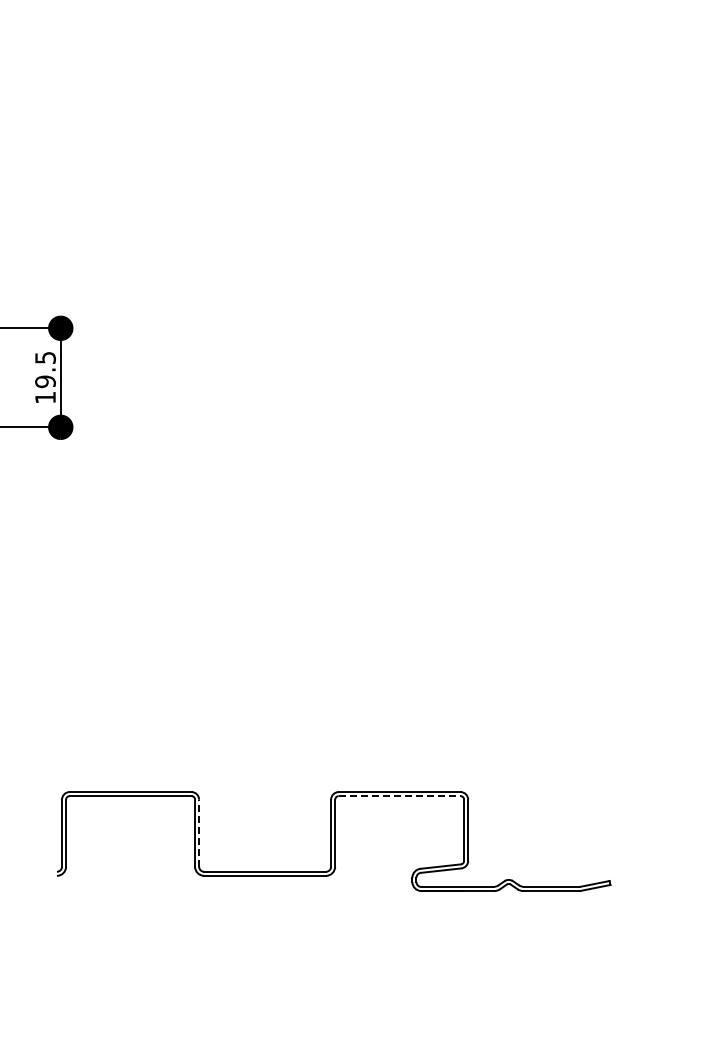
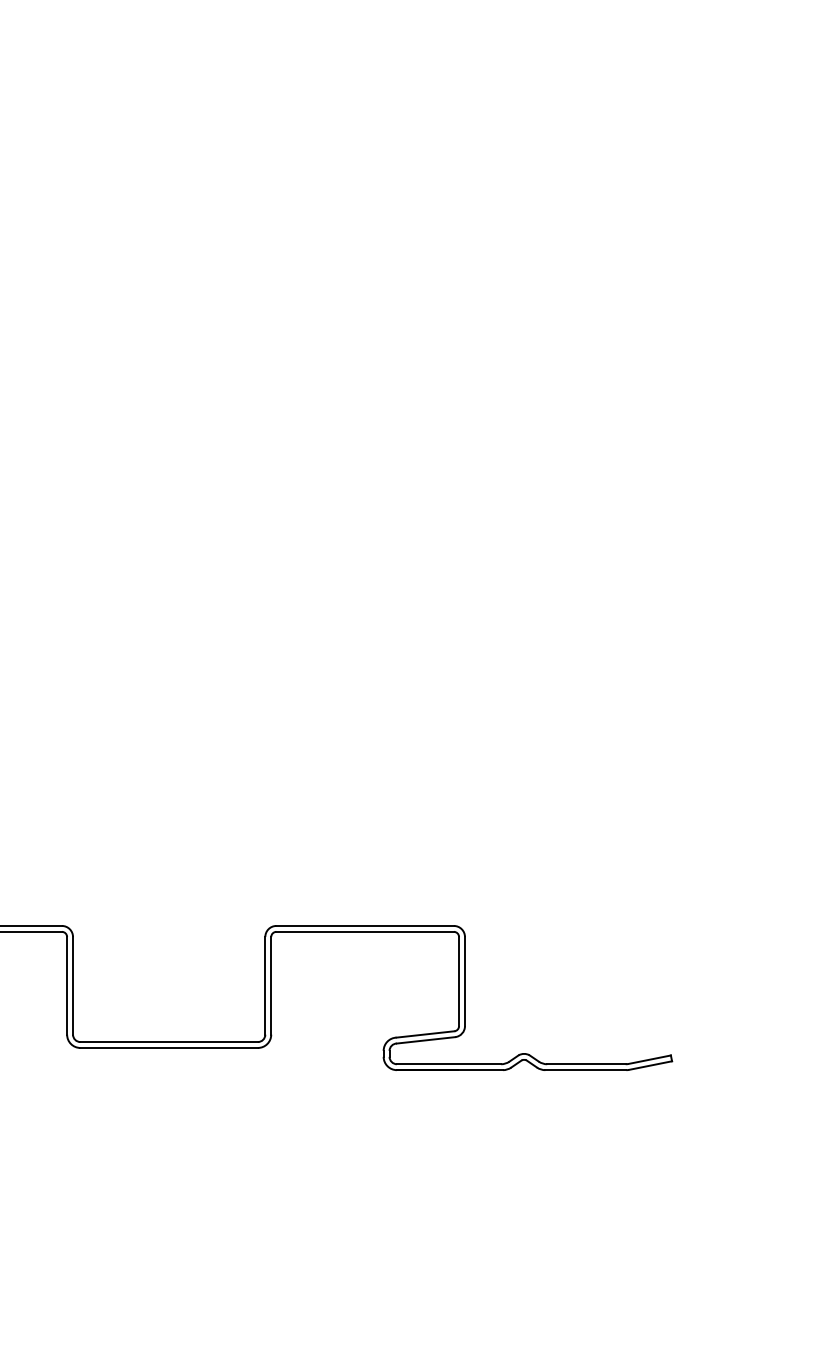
line: (399, 796) -> (364, 932), dashed -> solid
line: (199, 833) -> (73, 986), dashed -> solid

